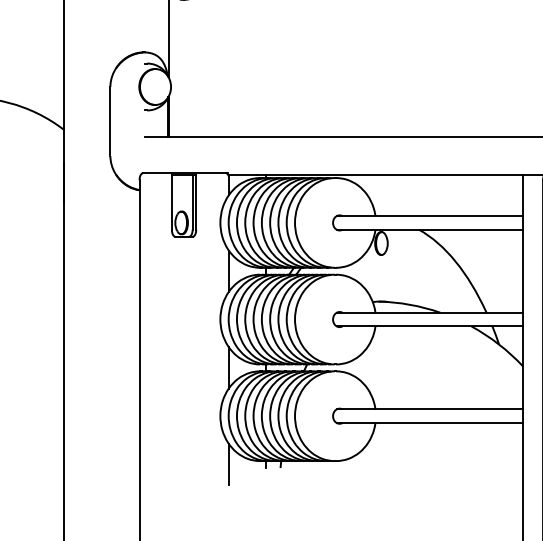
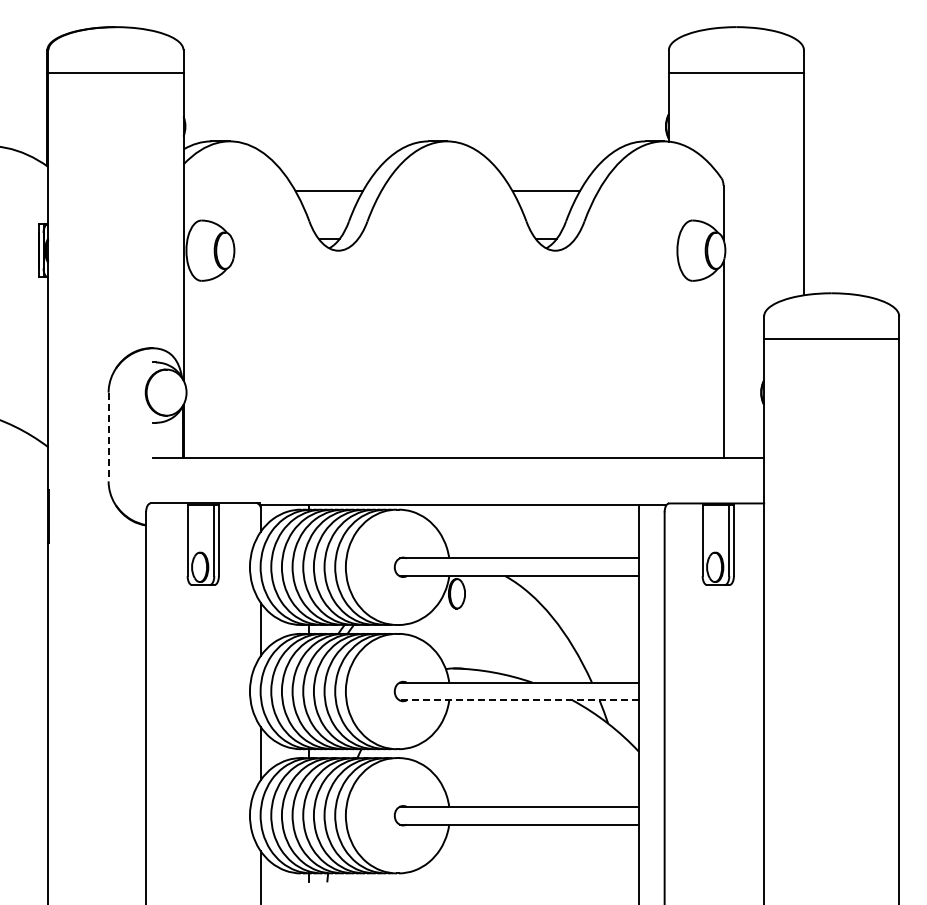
line: (110, 121) -> (108, 437), solid -> dashed
line: (430, 326) -> (519, 700), solid -> dashed

